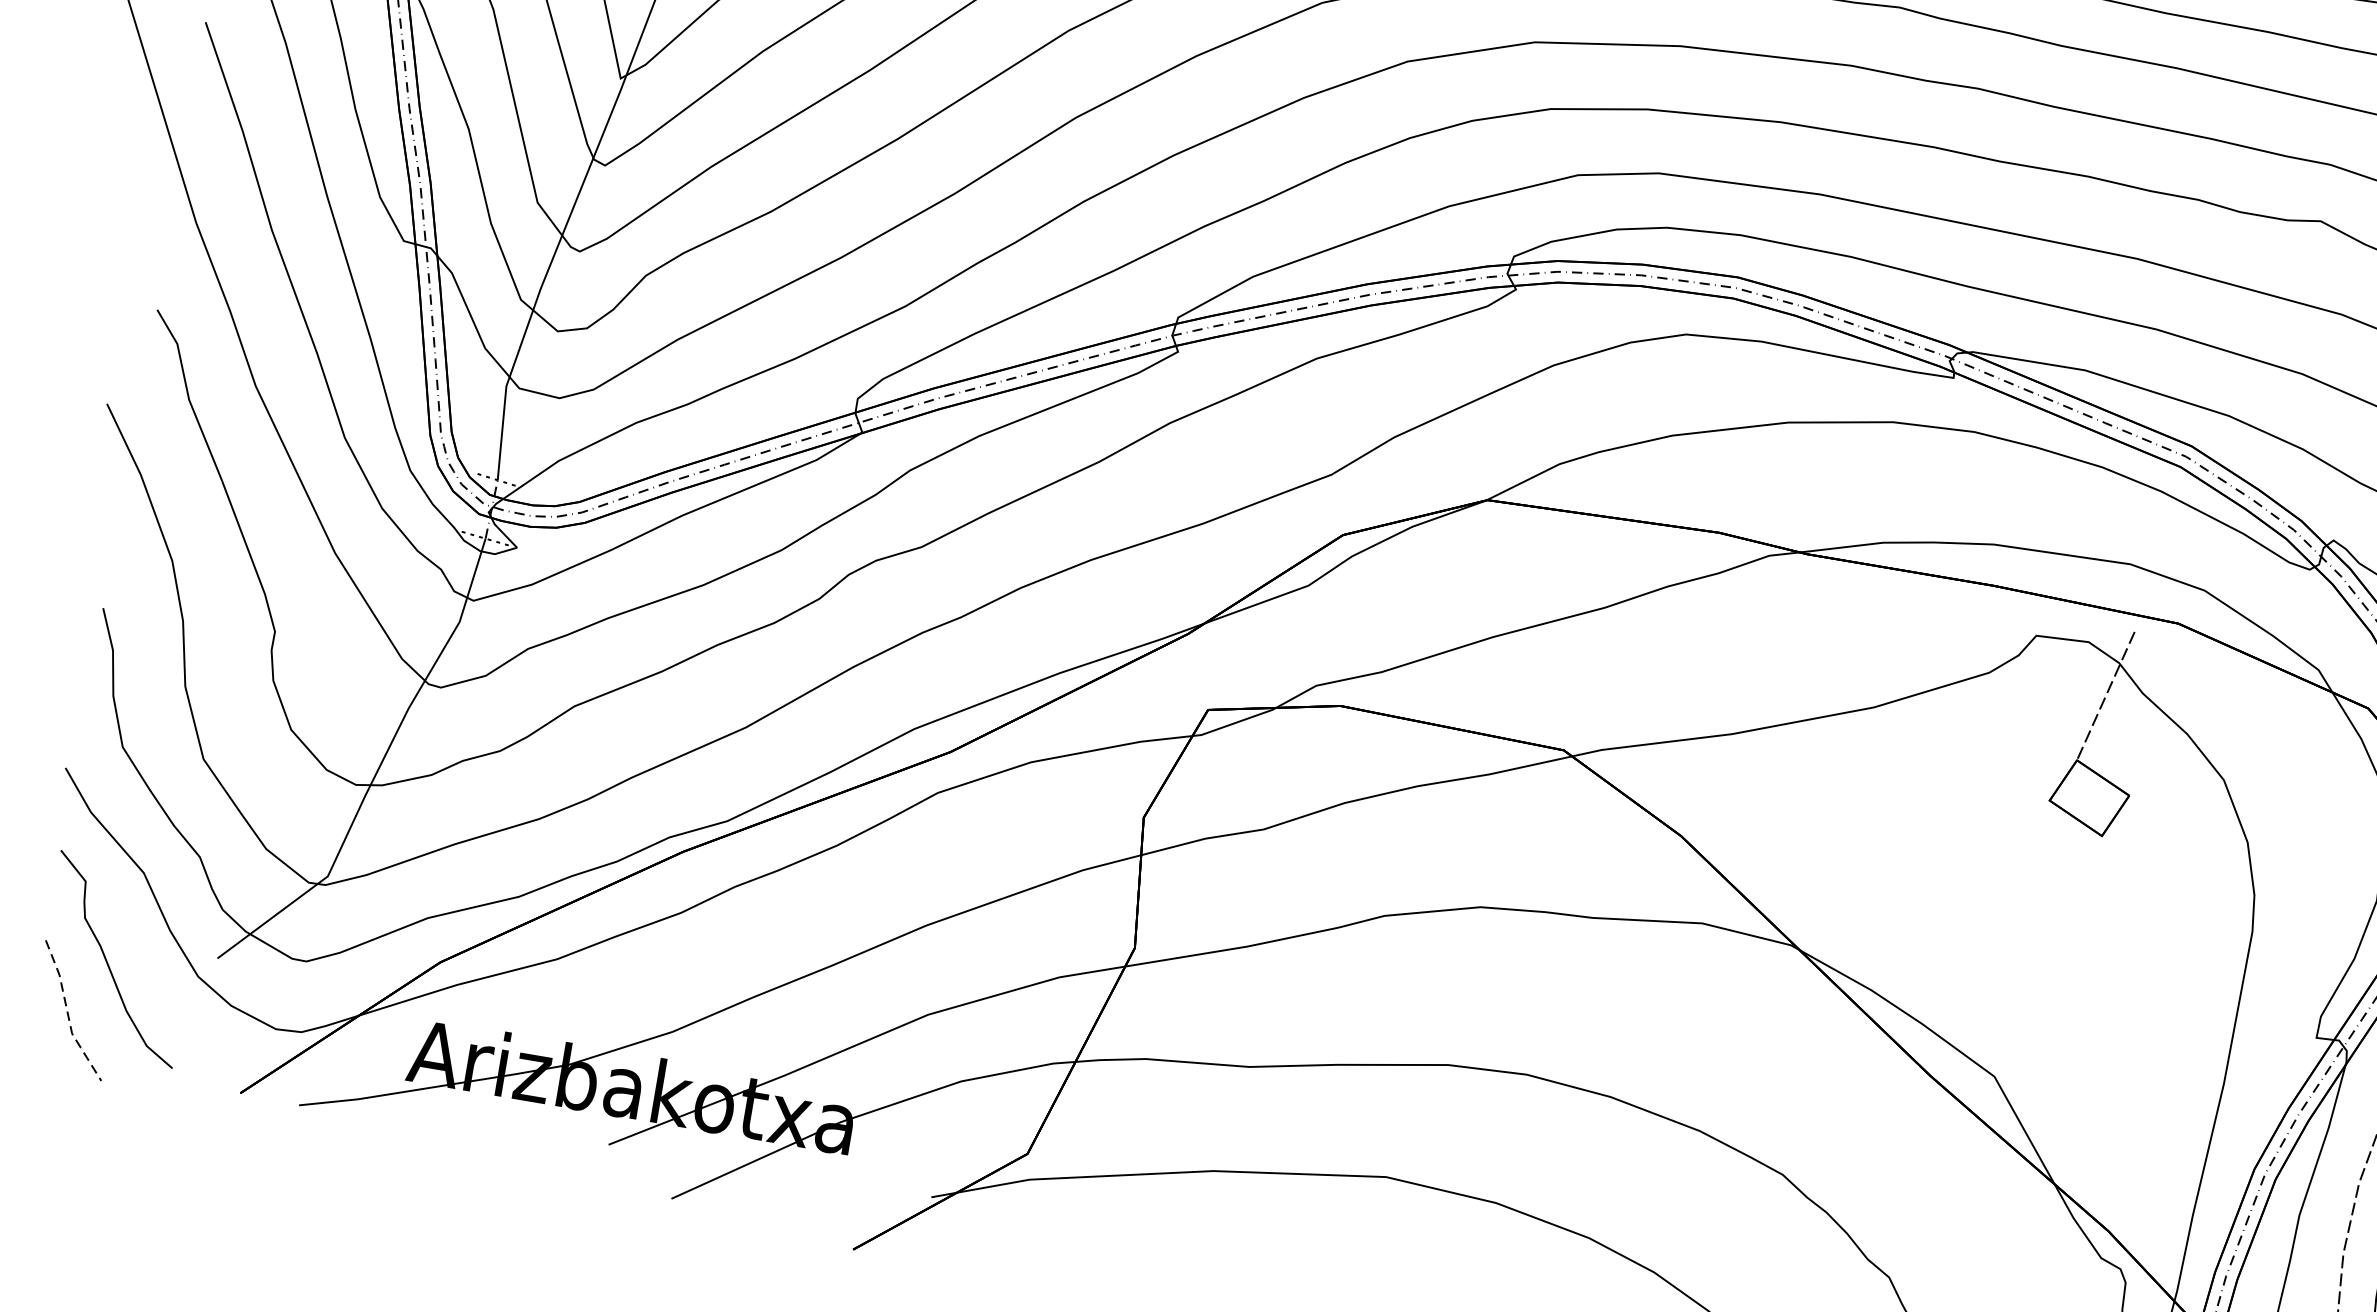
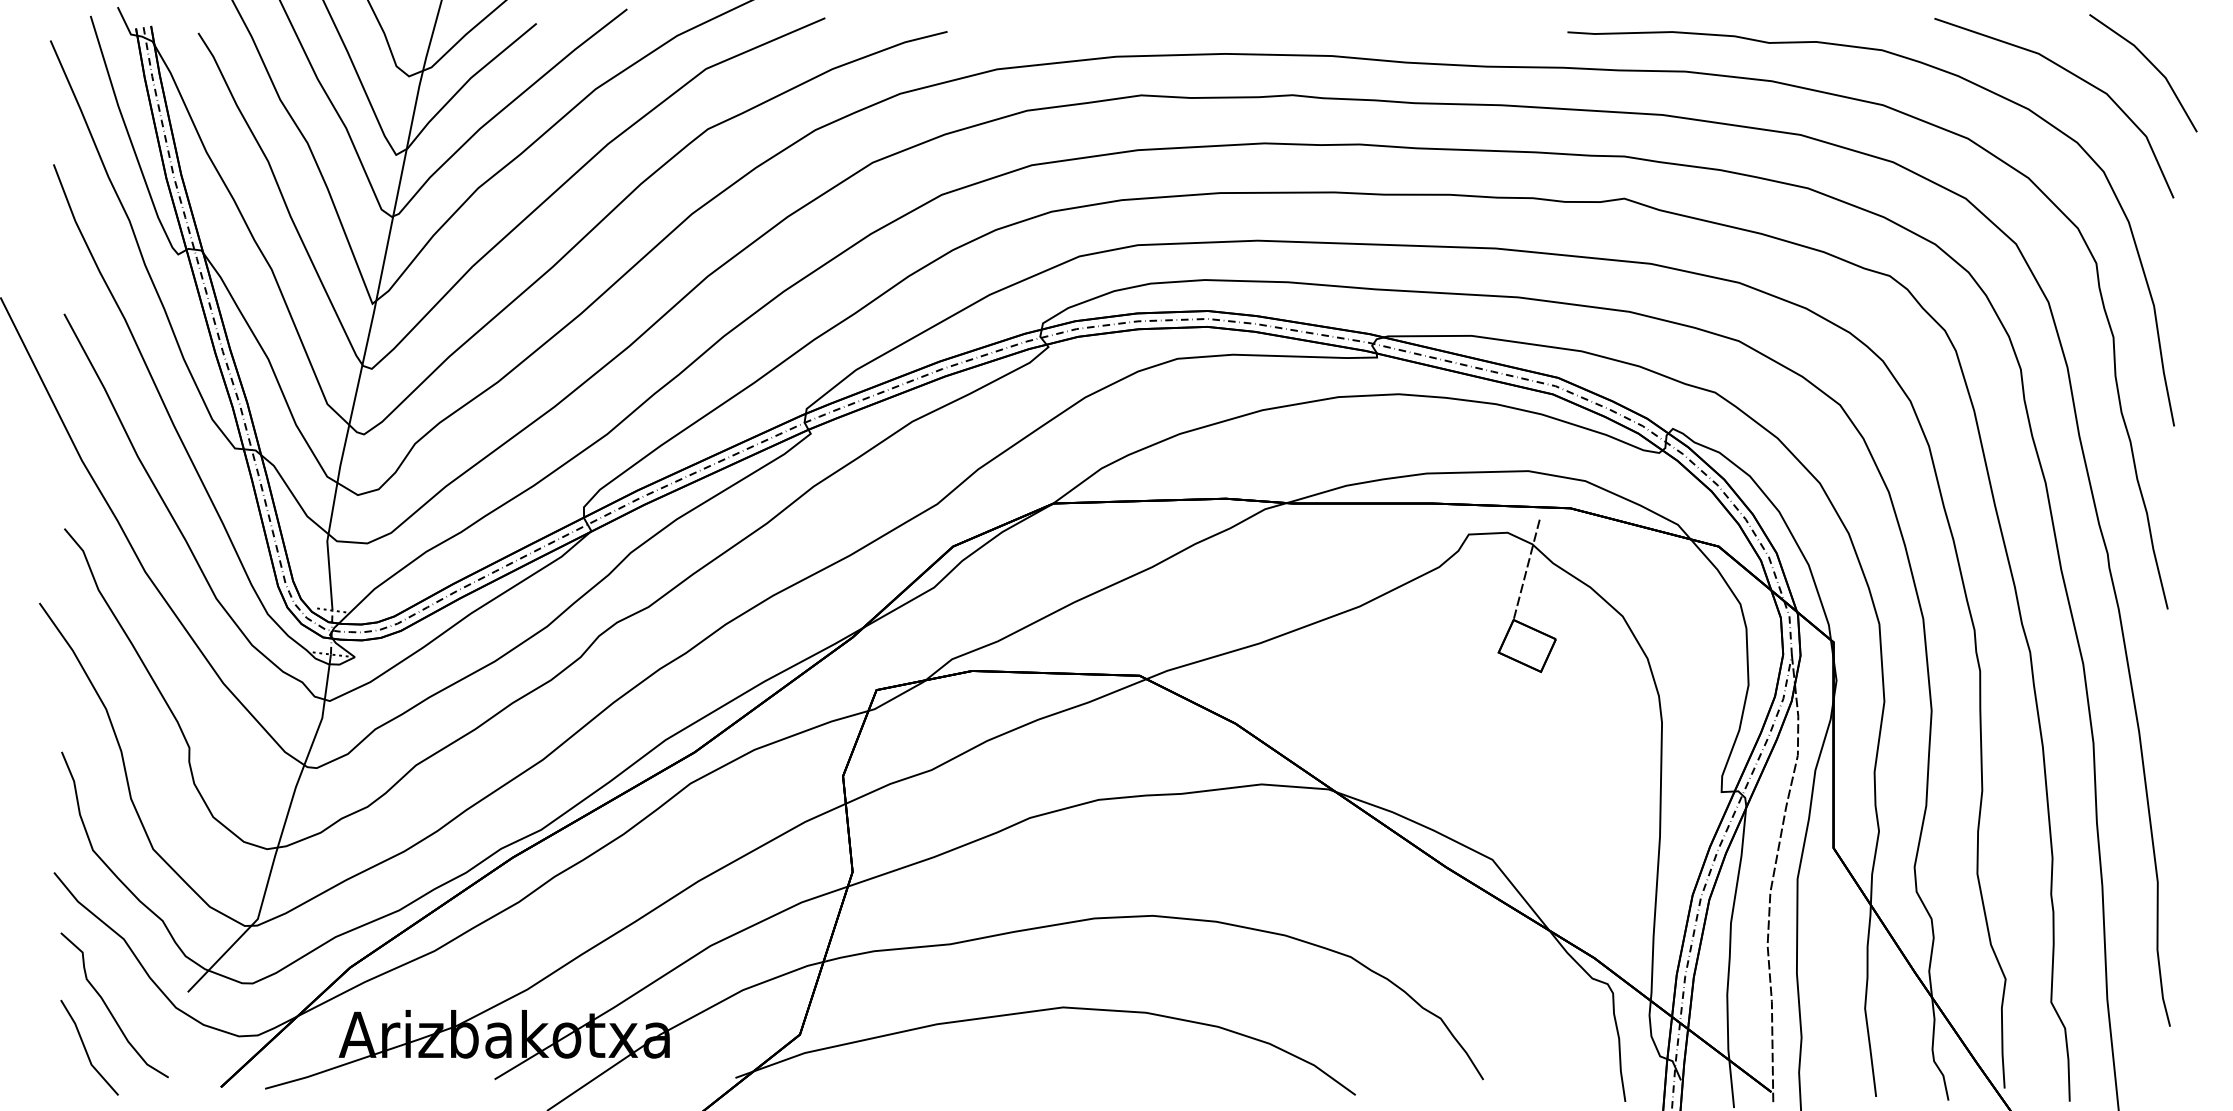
line: (67, 1013) -> (85, 1050), dashed -> solid

